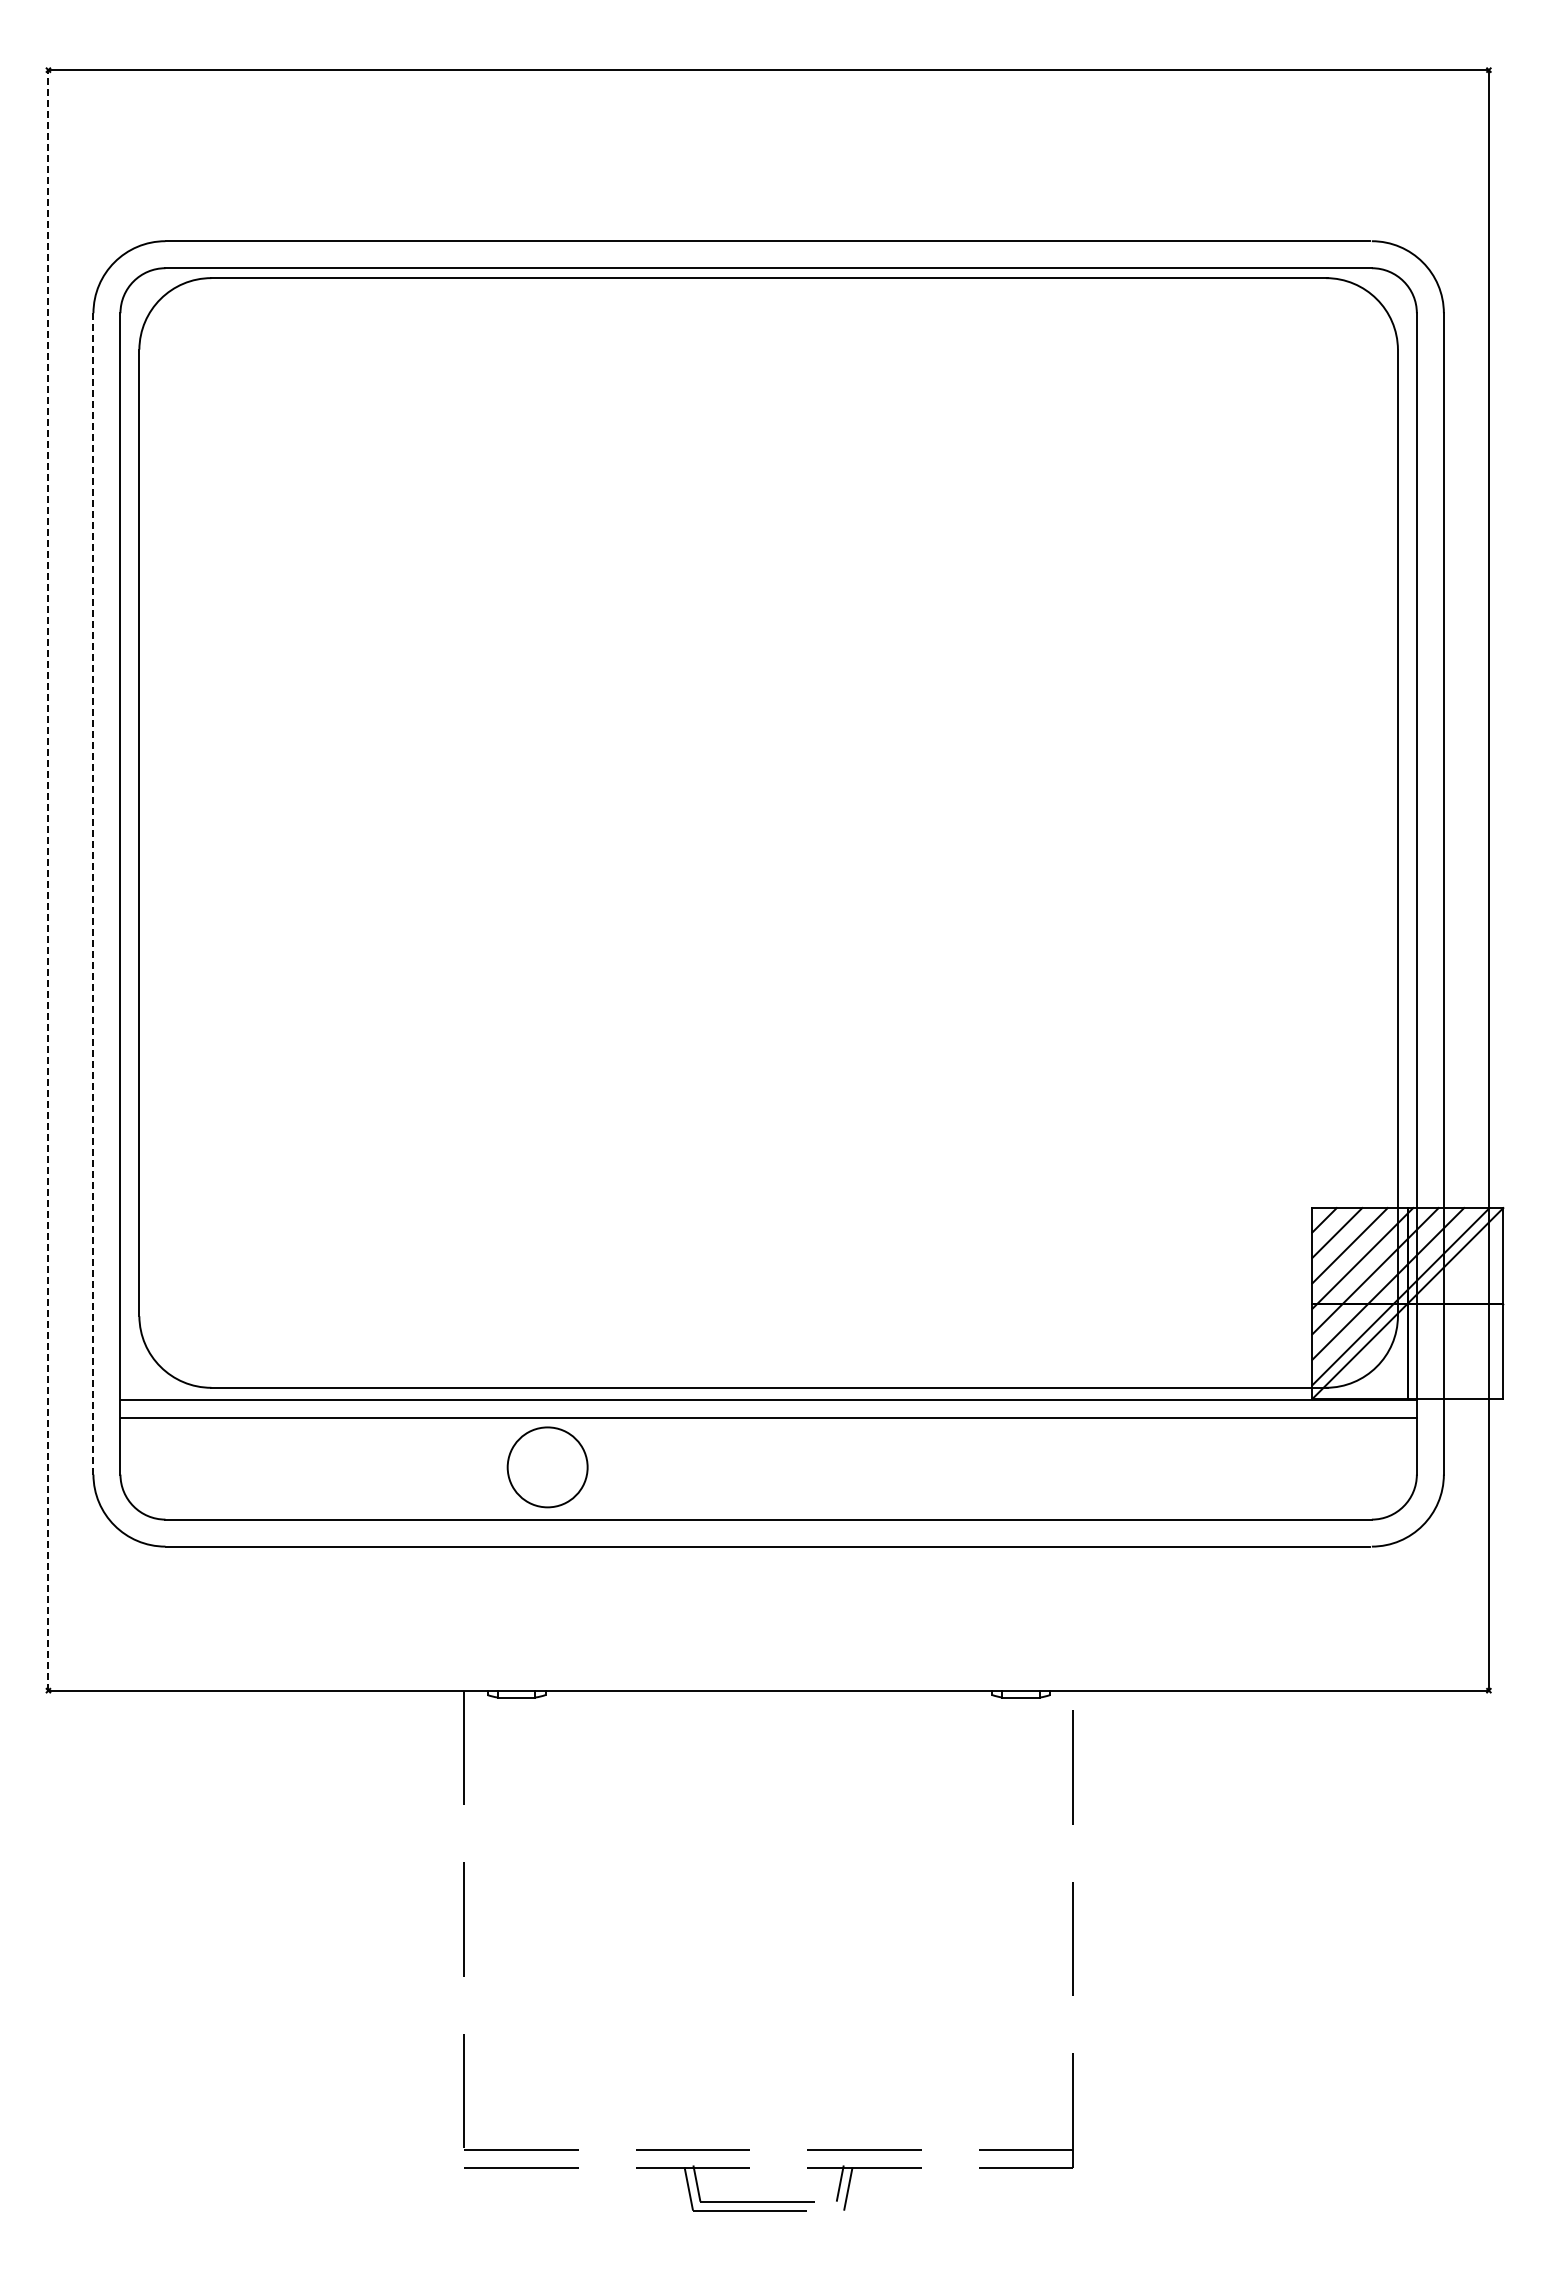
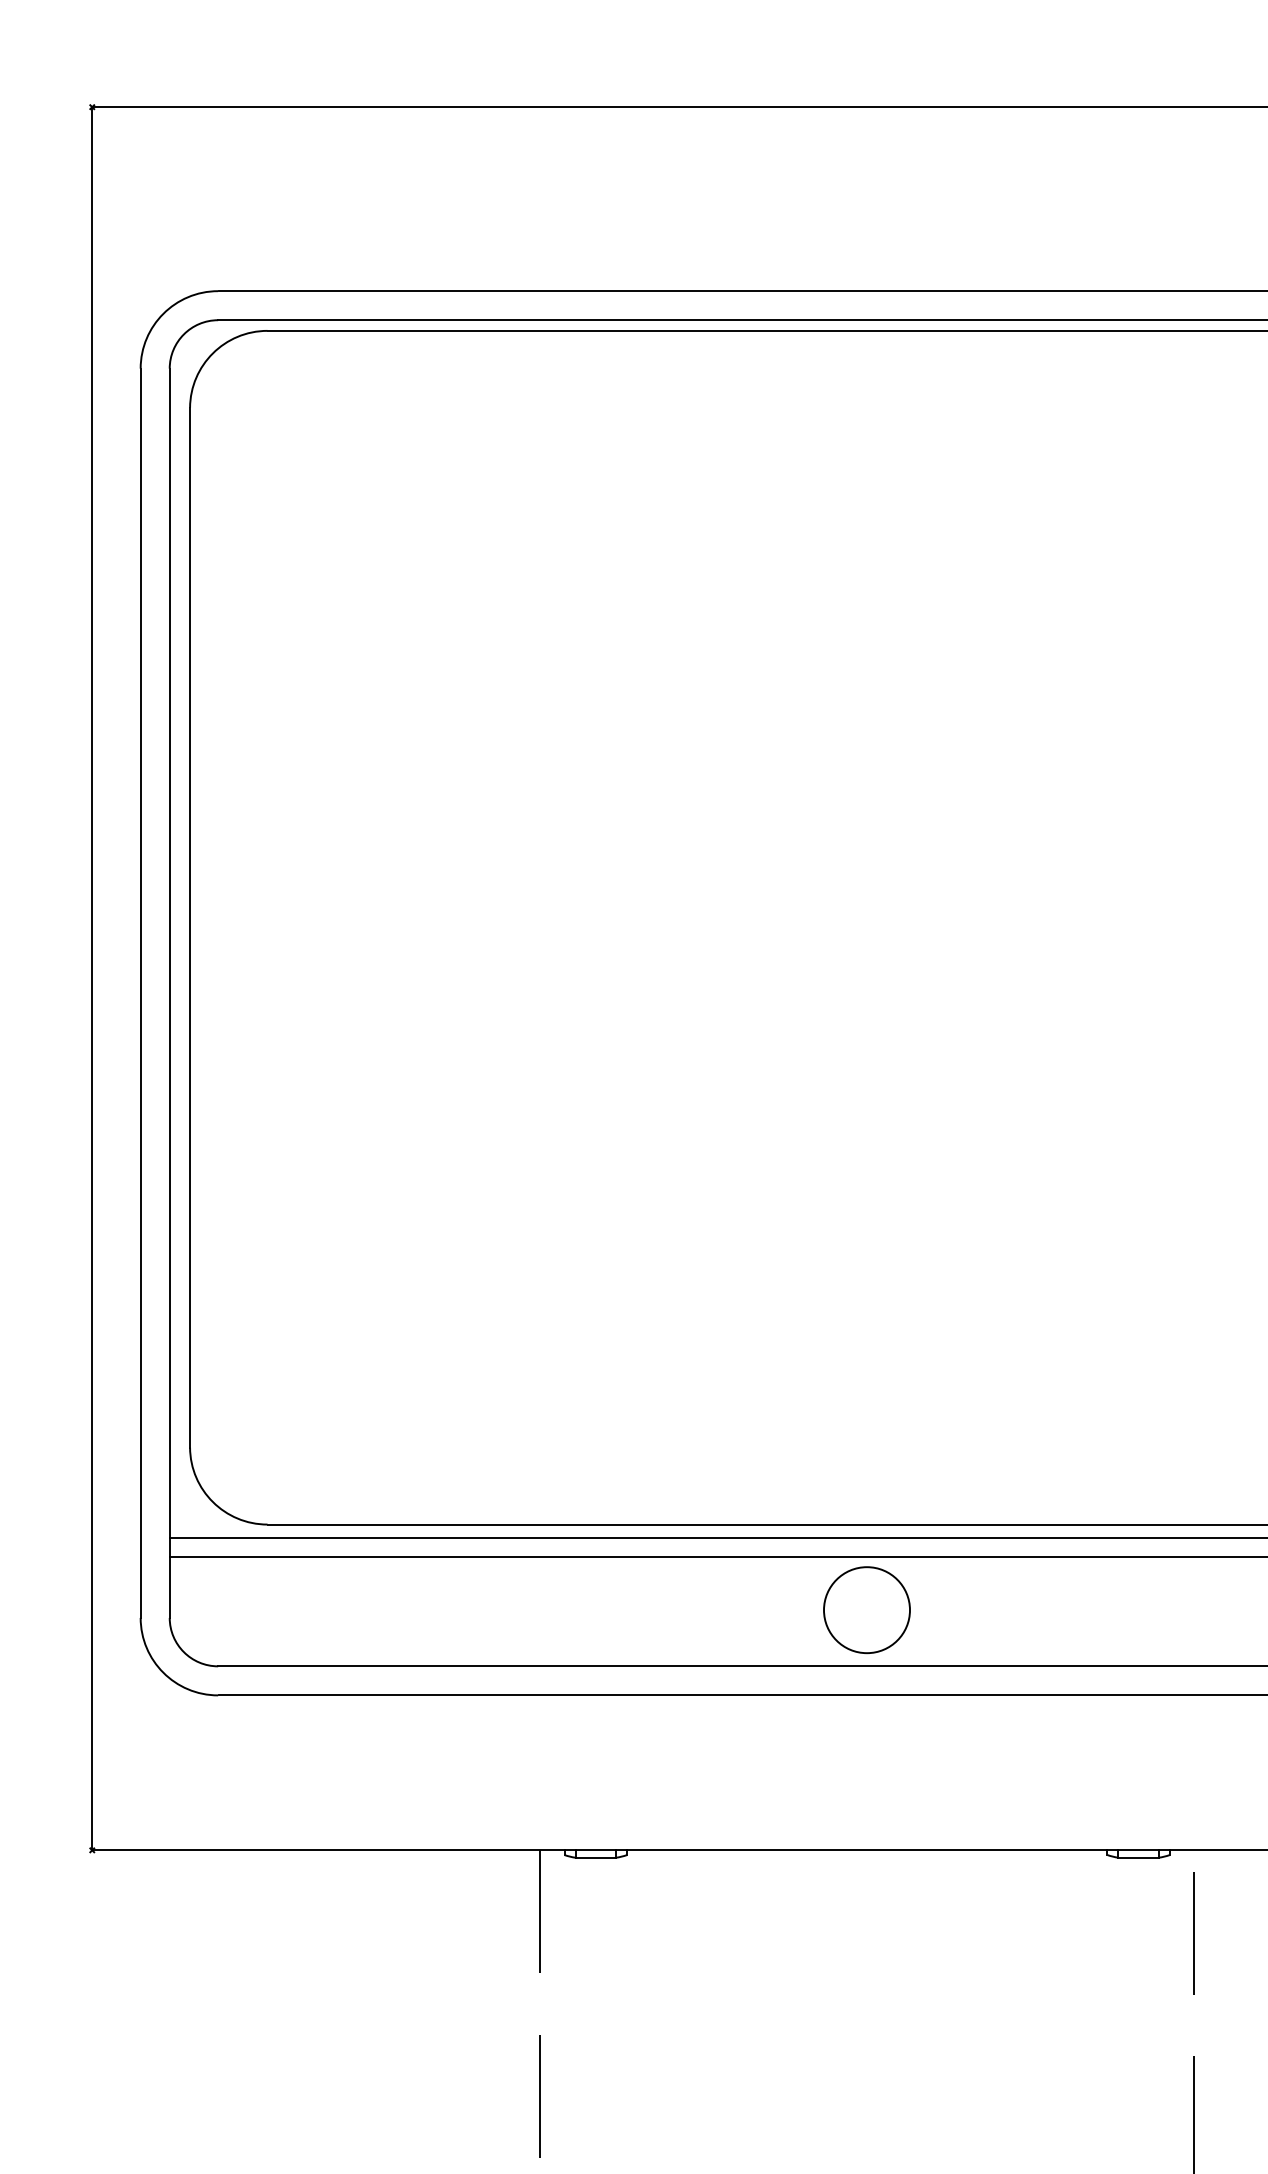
line: (48, 879) -> (92, 977), dashed -> solid
line: (93, 893) -> (140, 992), dashed -> solid
circle: (547, 1467) -> (866, 1610), moved

